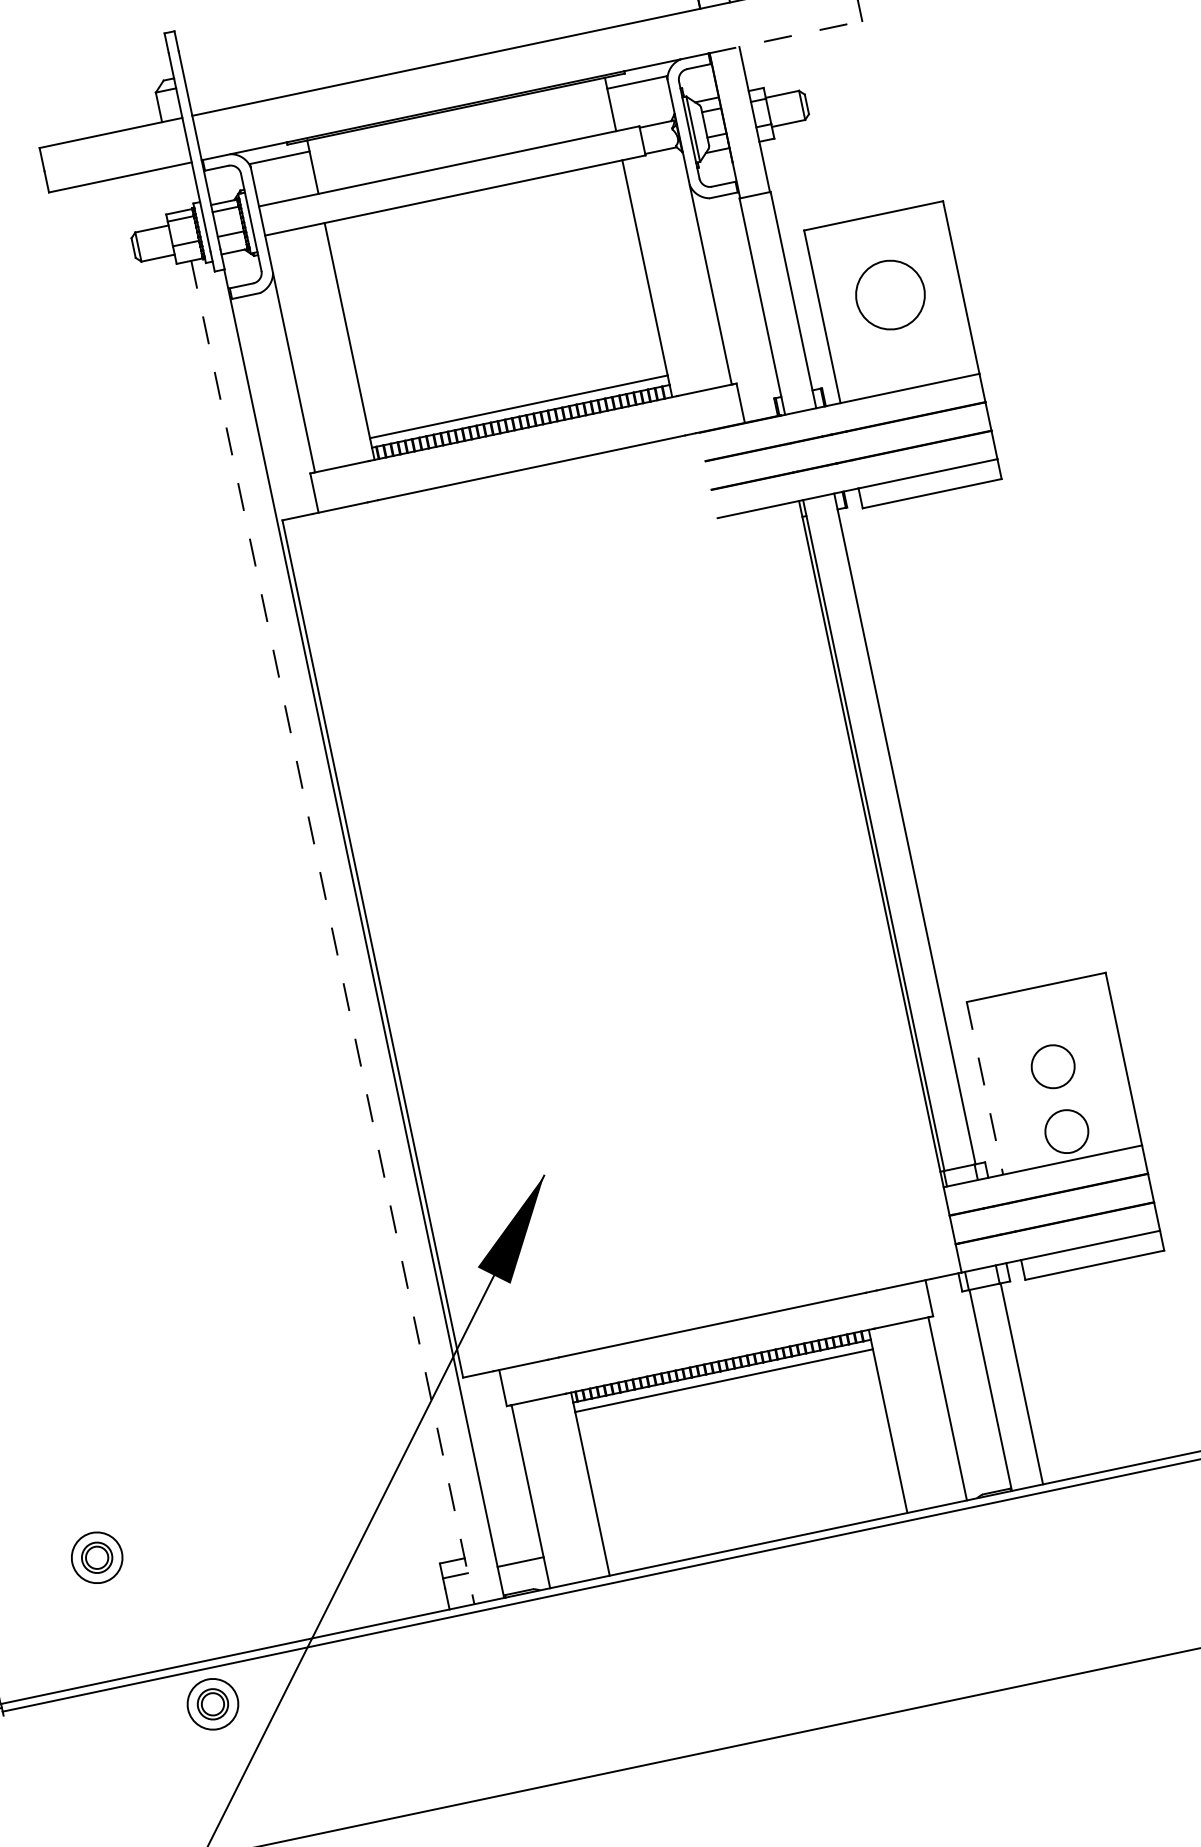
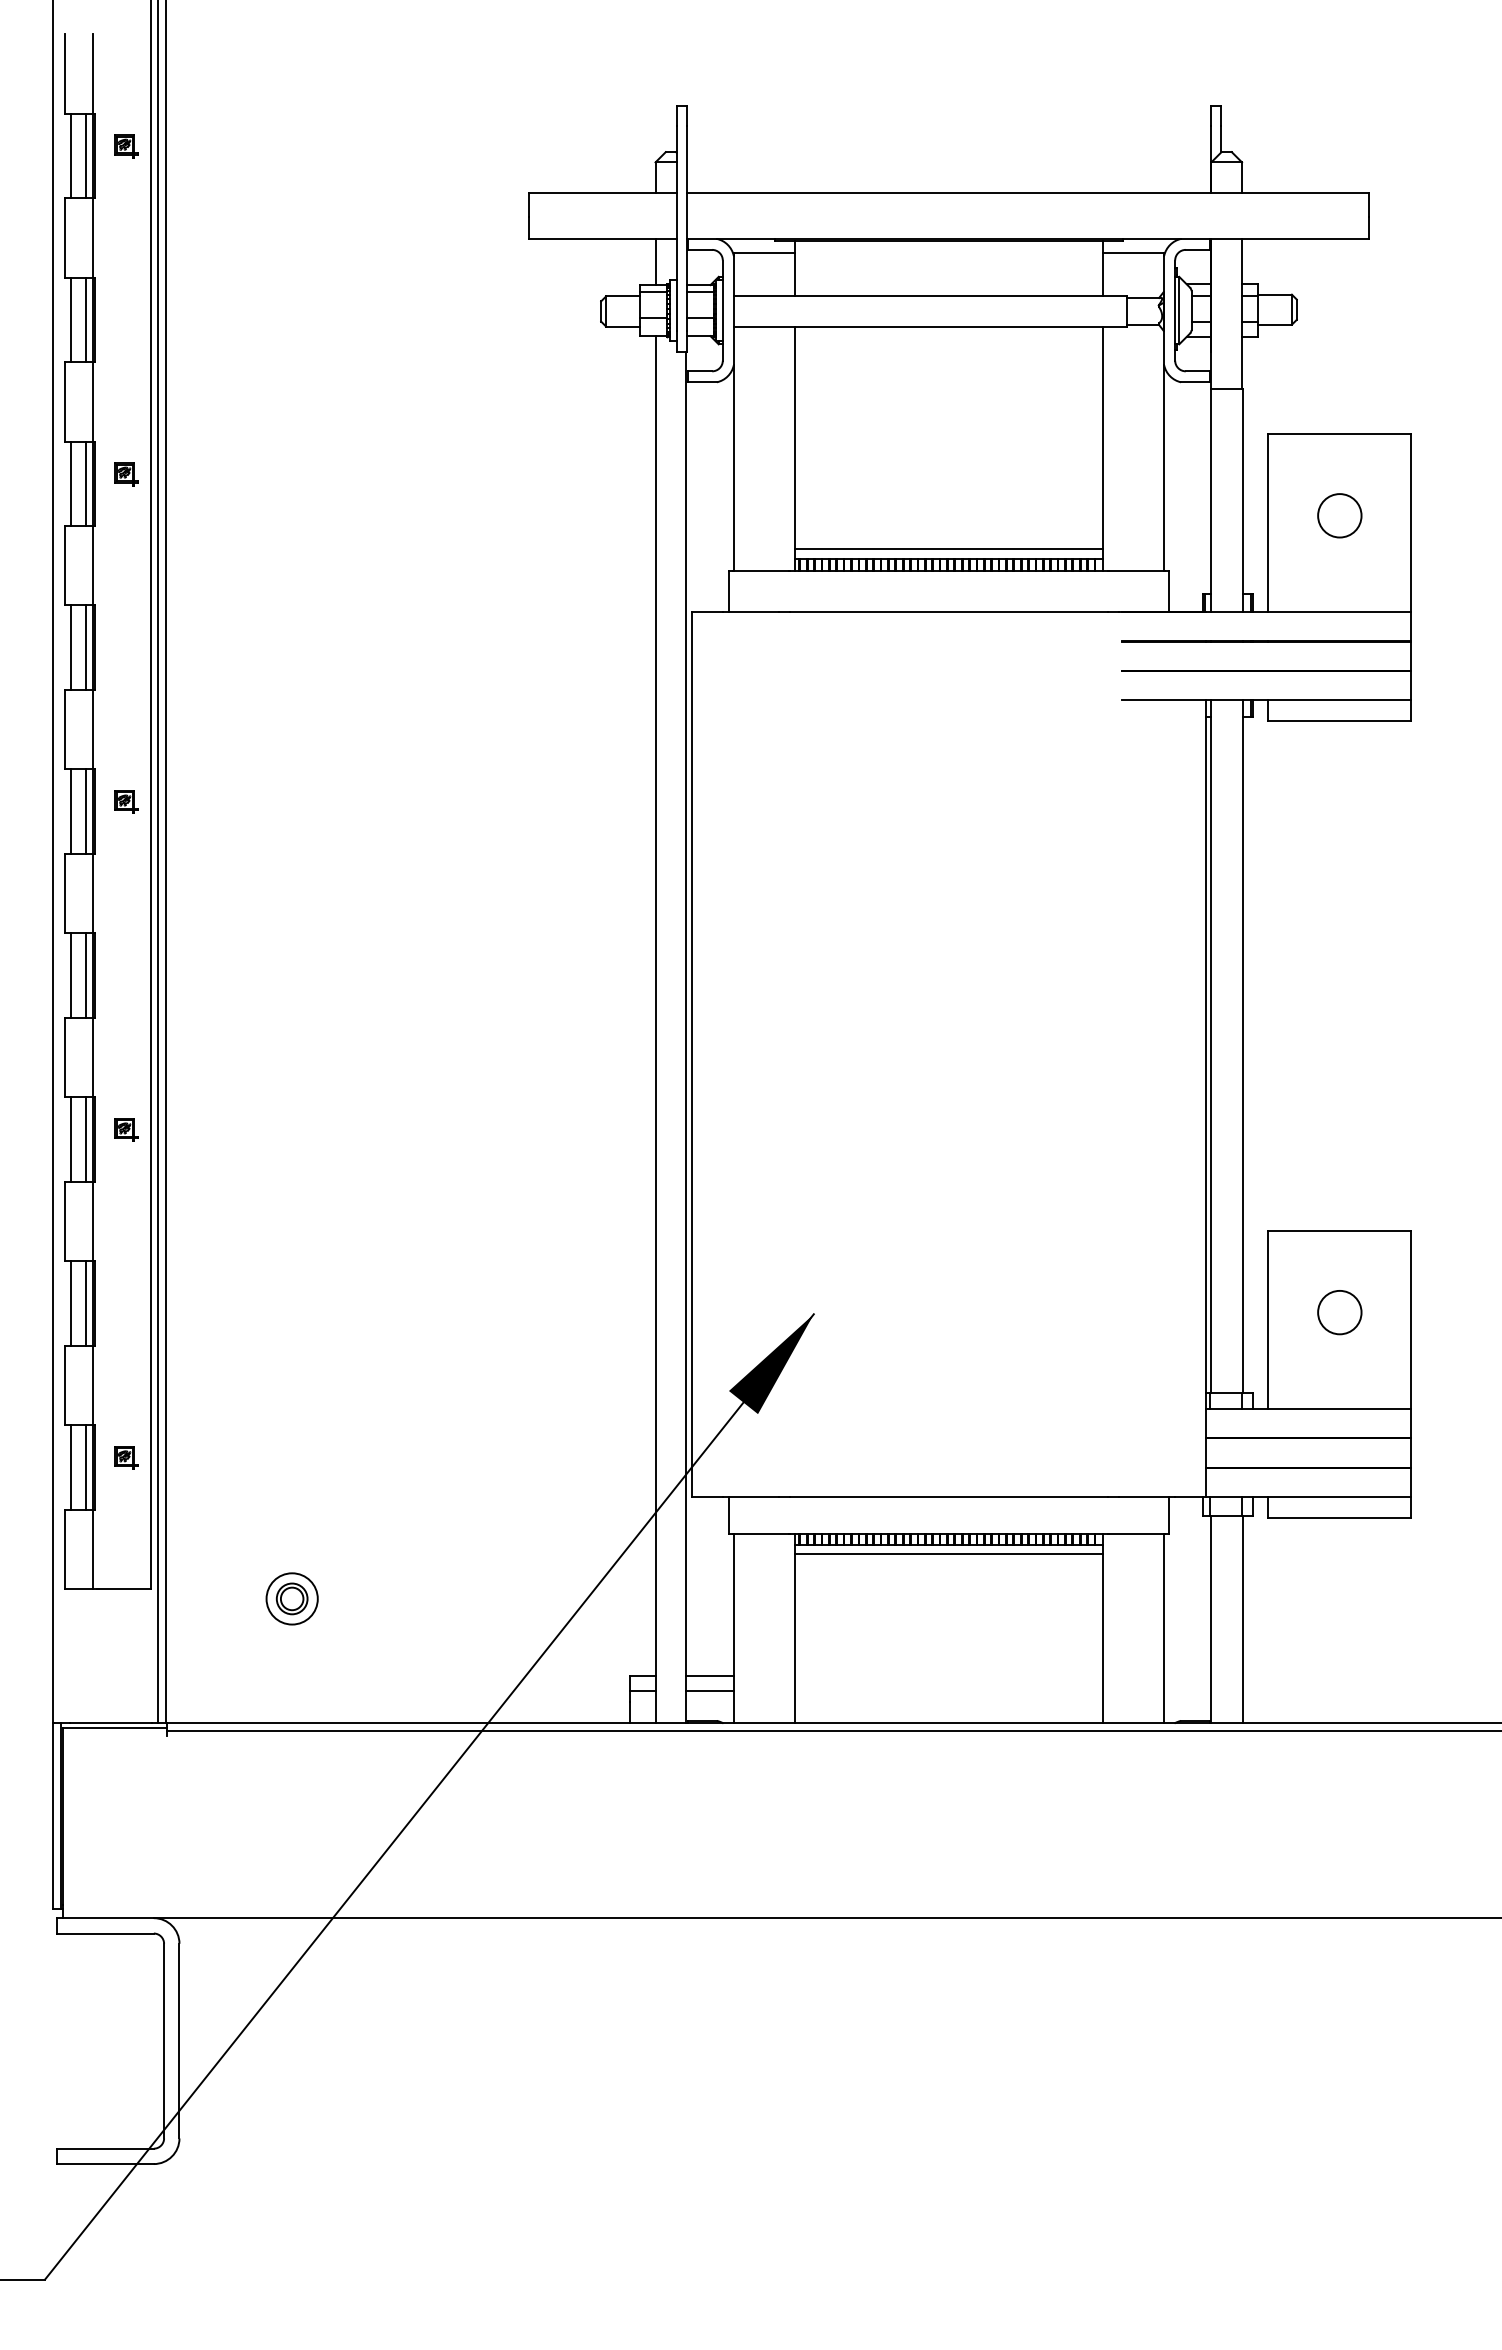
line: (786, 36) -> (1290, 238), dashed -> solid
line: (176, 188) -> (655, 261), added
circle: (890, 294) -> (1339, 515), size x0.62
line: (332, 932) -> (655, 1029), dashed -> solid
line: (984, 1089) -> (1267, 1320), dashed -> solid
circle: (1066, 1131) -> (1339, 1379), removed
line: (517, 1547) -> (709, 1676), added
part: (212, 1704) -> (375, 1767), removed

